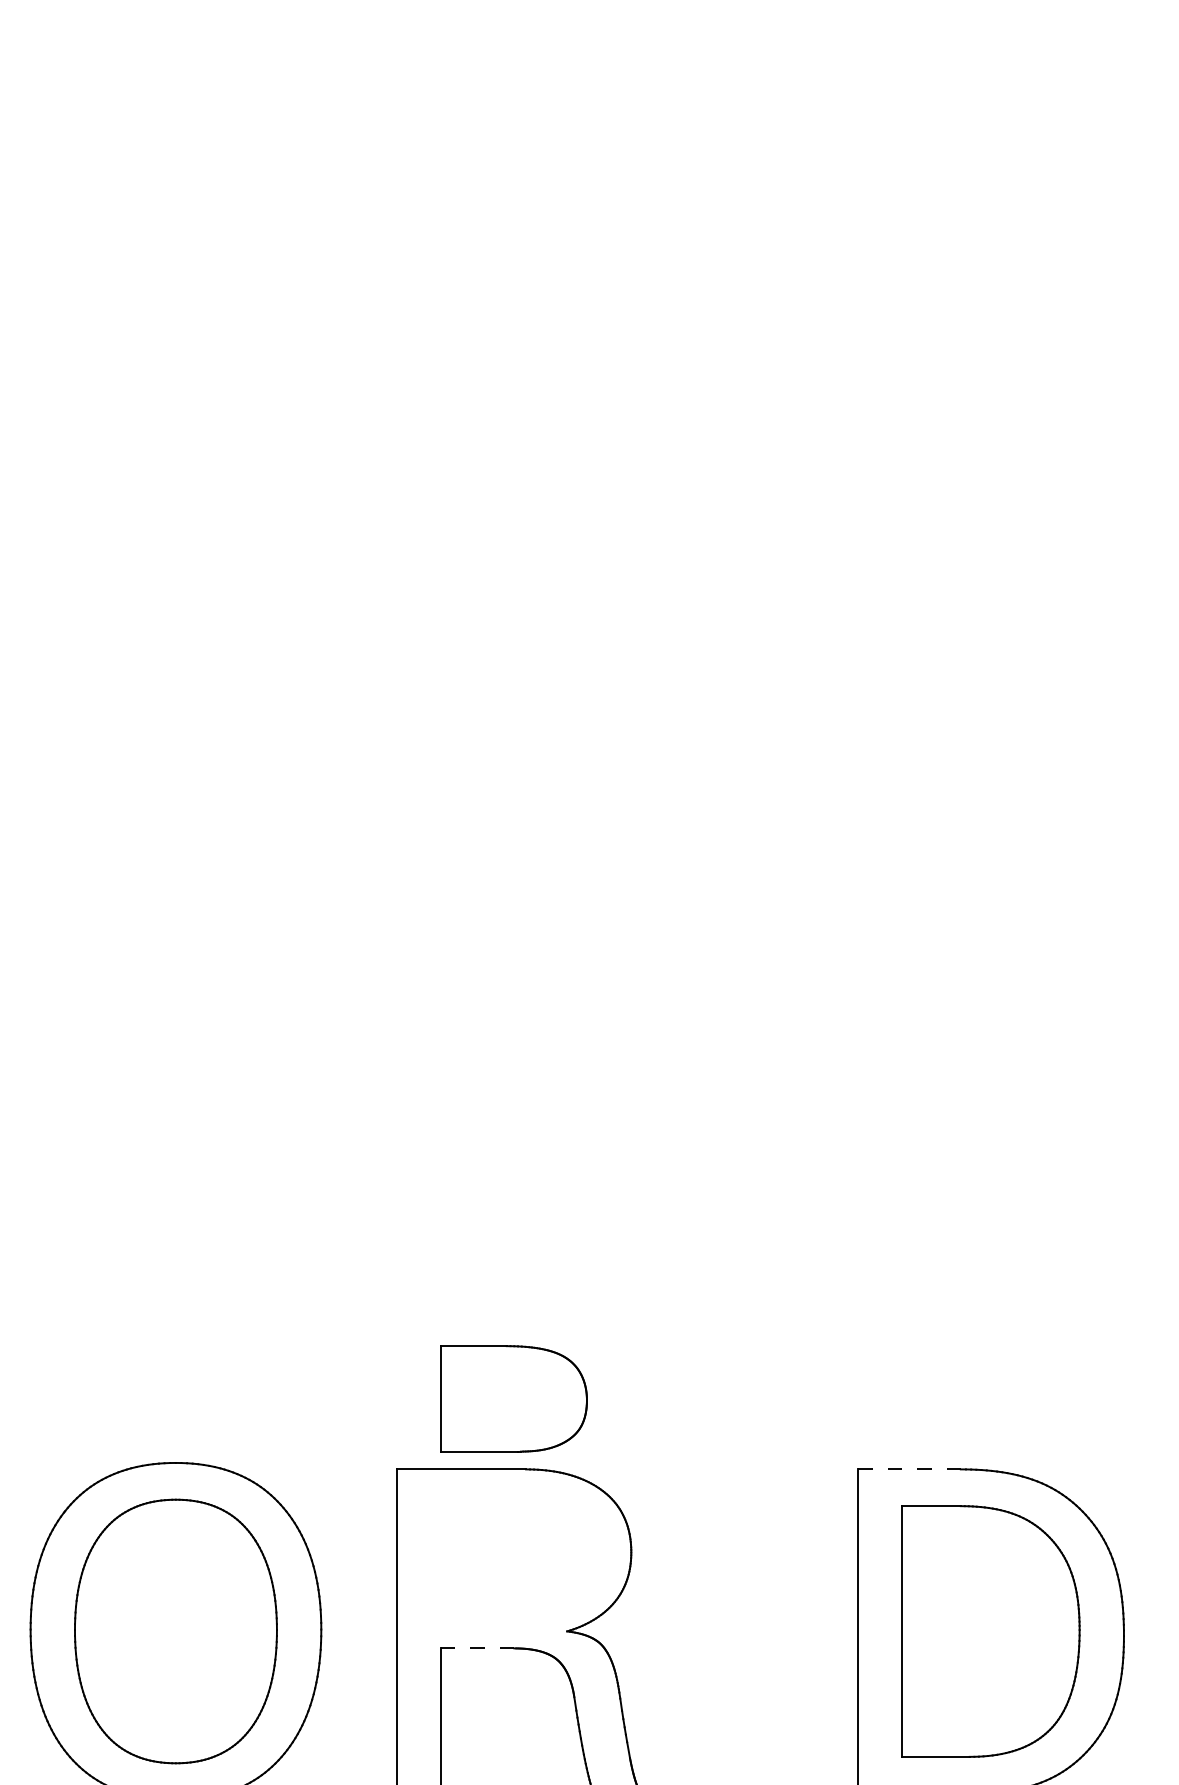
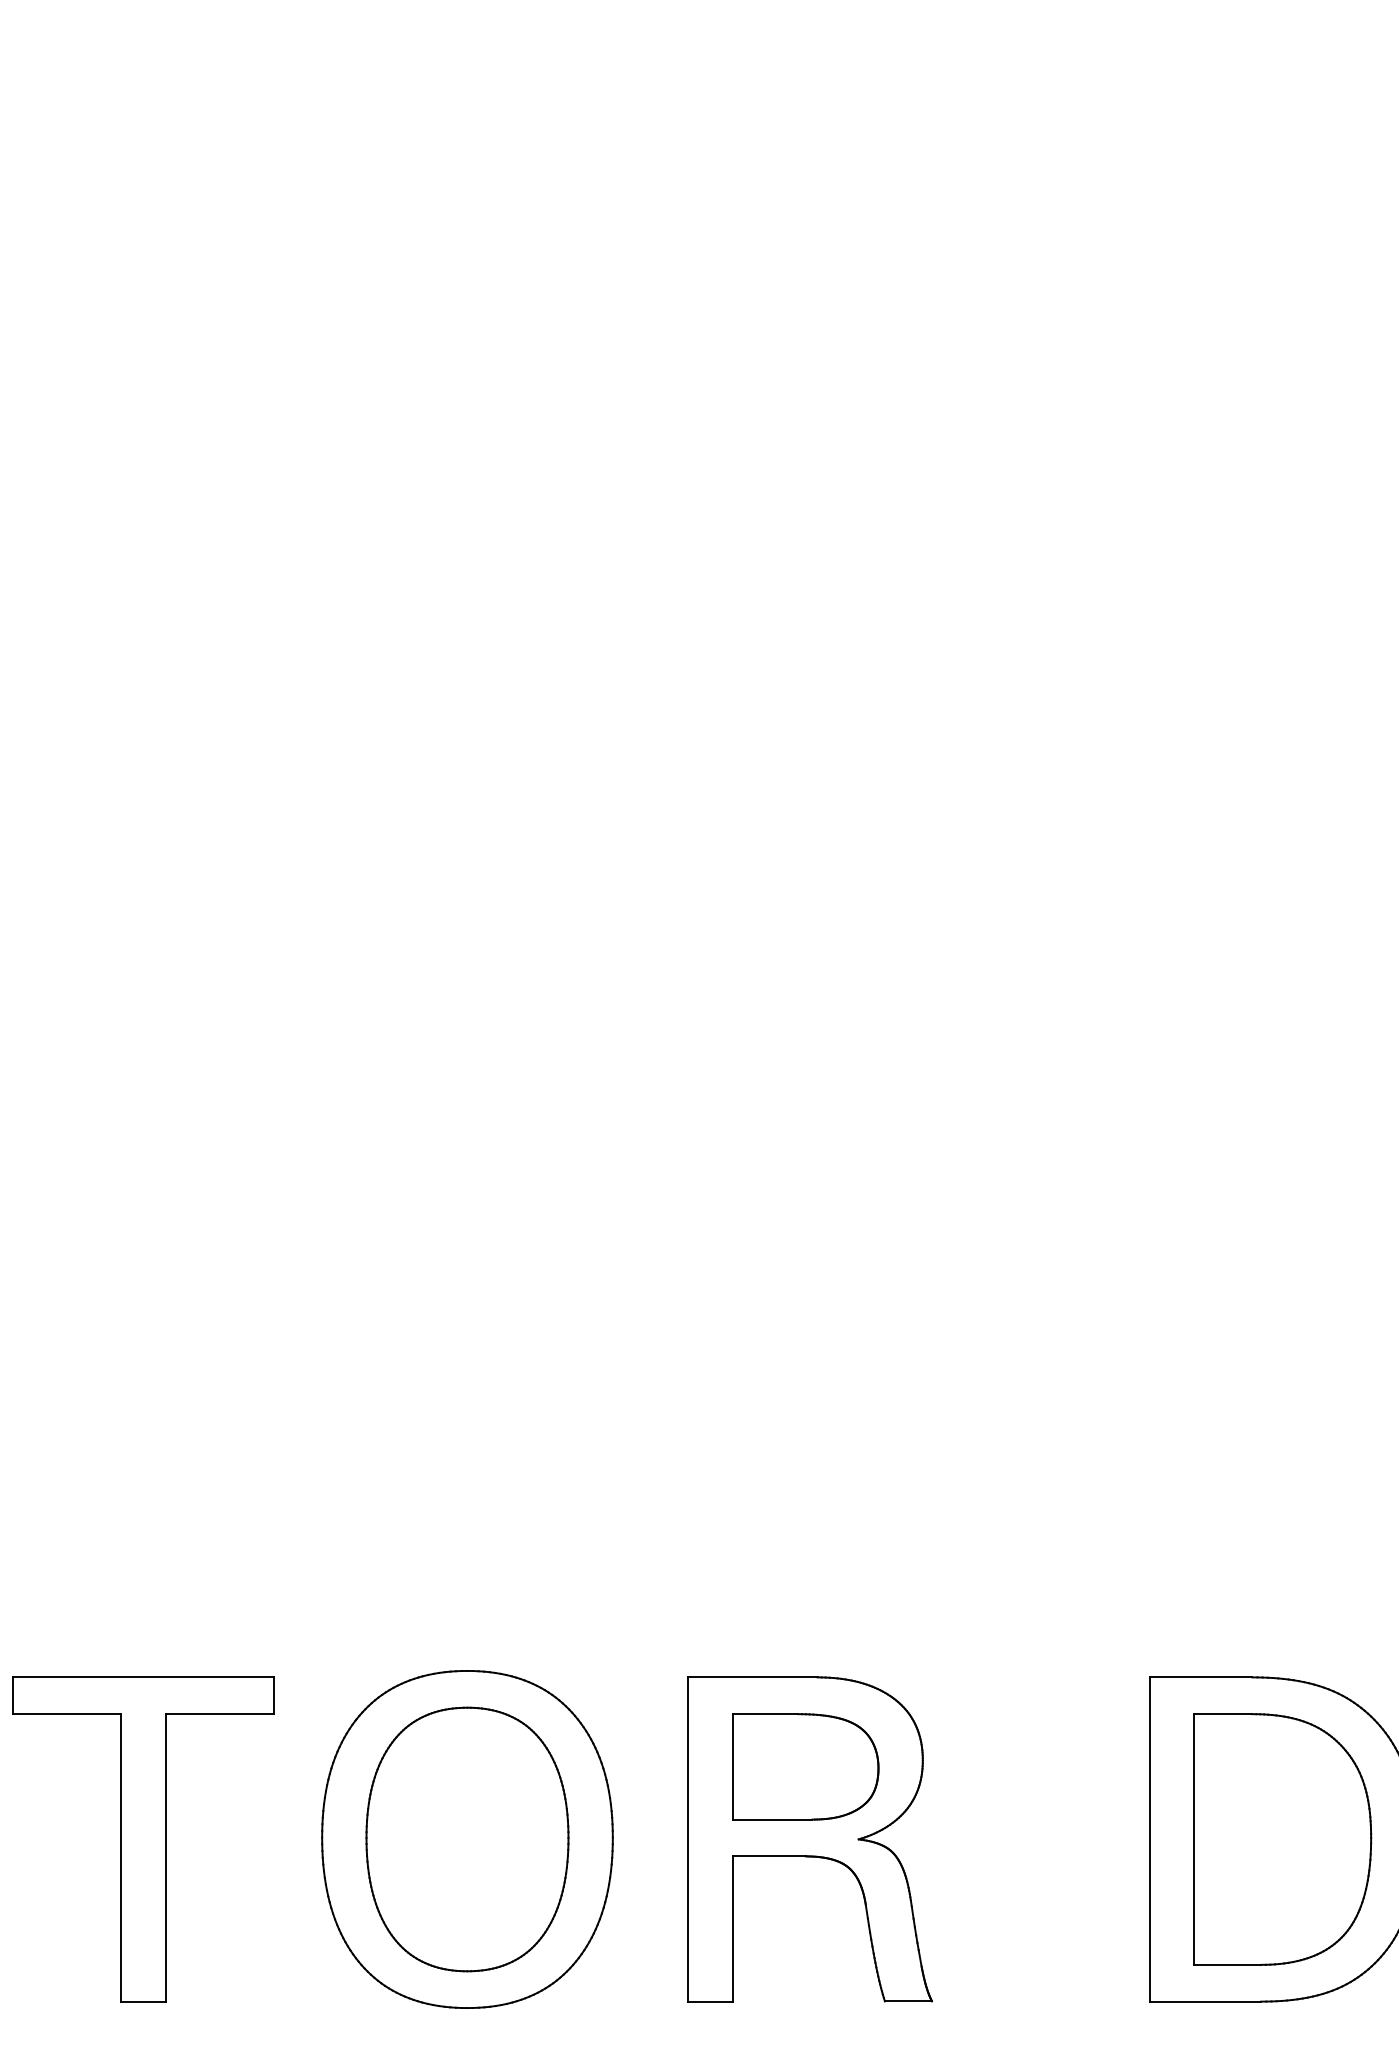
part: (513, 1398) -> (805, 1766), moved
line: (909, 1469) -> (1201, 1677), dashed -> solid
line: (477, 1648) -> (769, 1856), dashed -> solid

